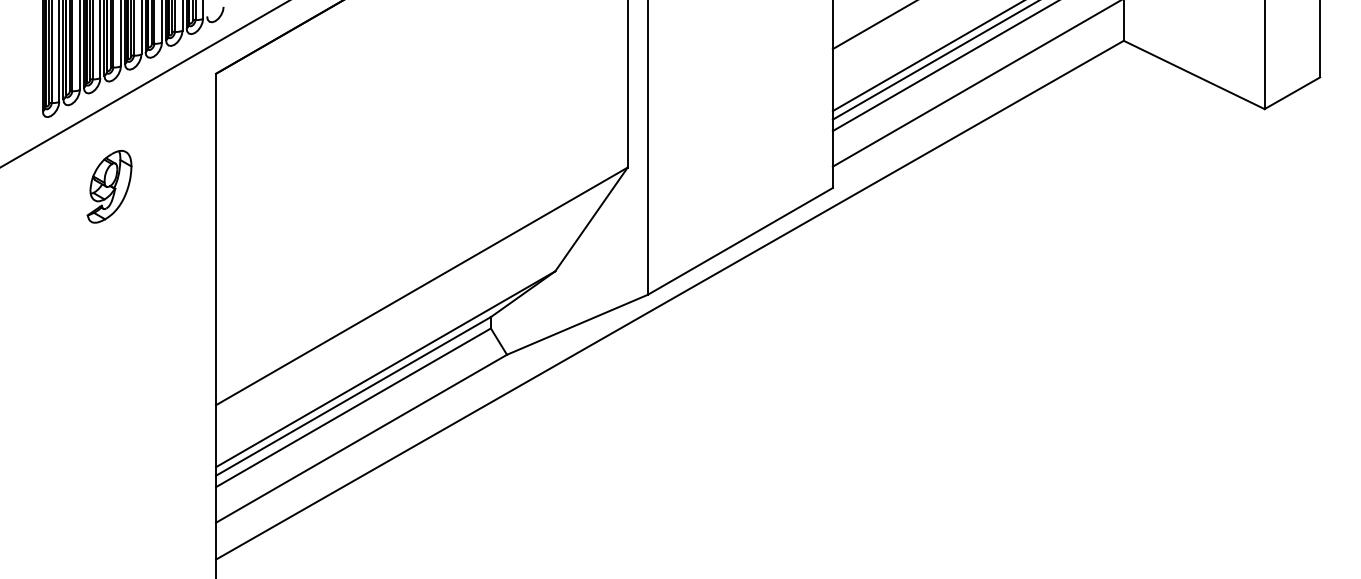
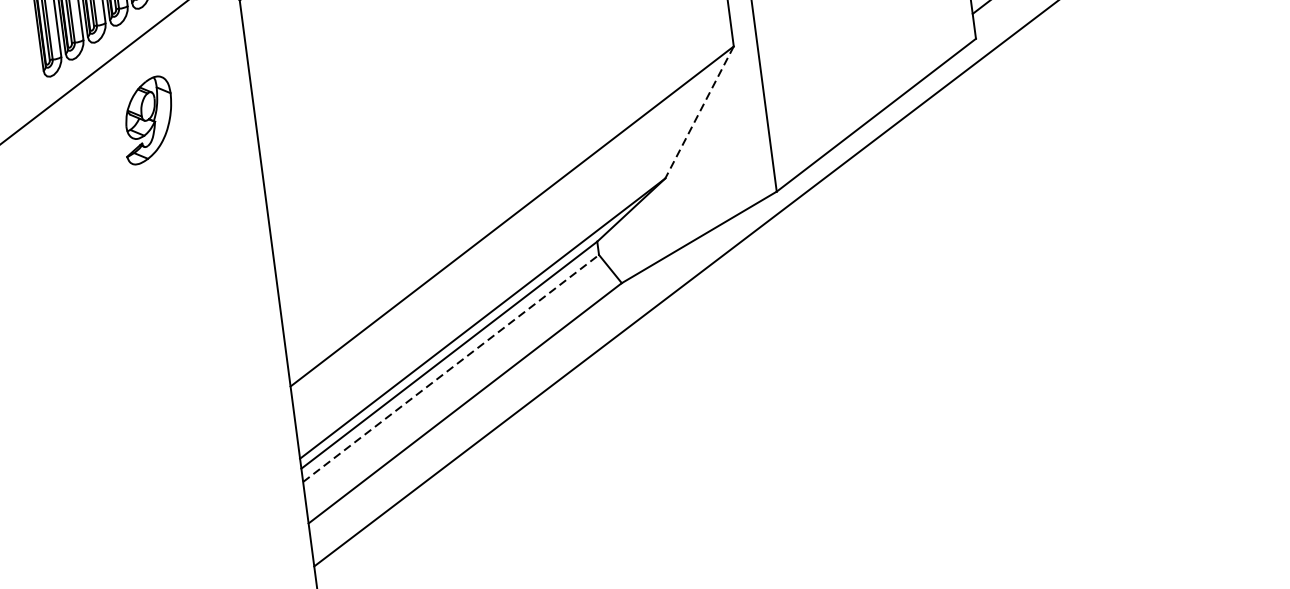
part: (109, 186) -> (148, 119), moved
line: (591, 219) -> (699, 112), solid -> dashed
line: (353, 407) -> (451, 368), solid -> dashed

